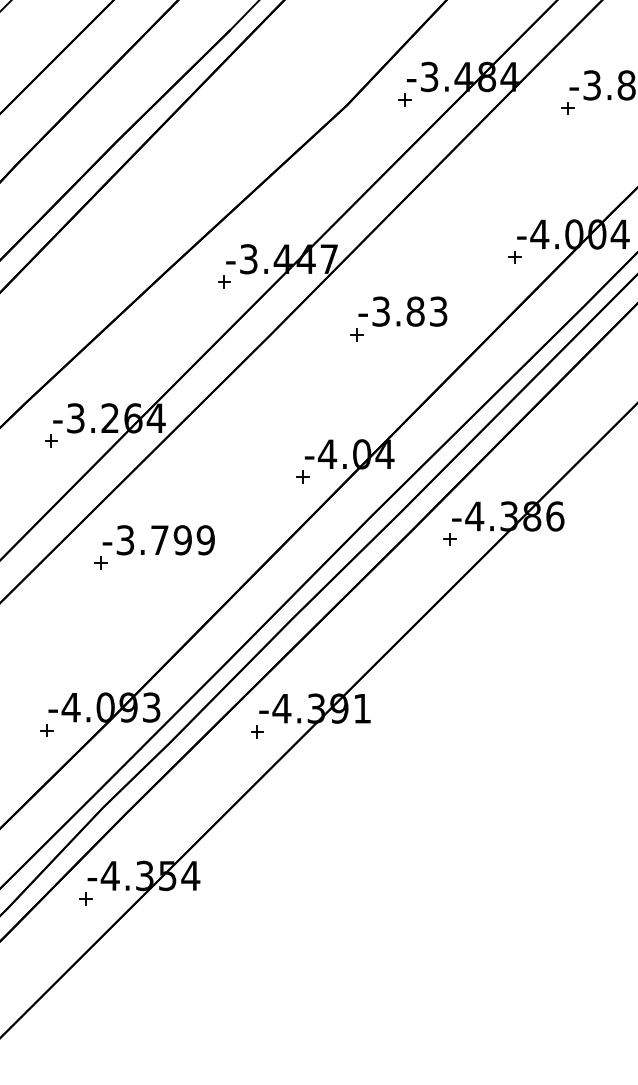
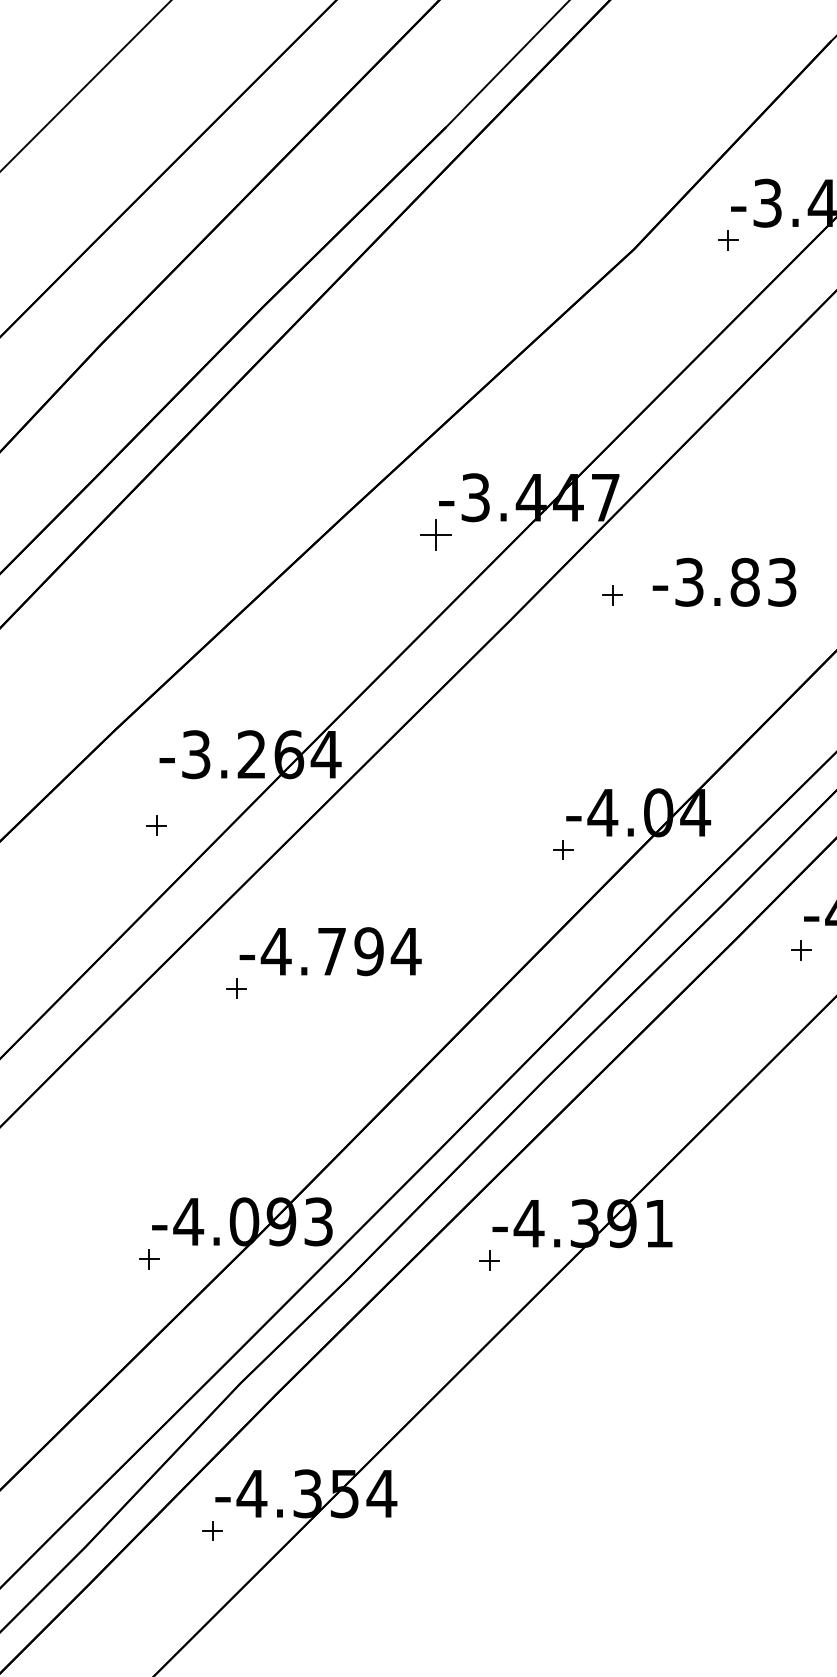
part: (224, 281) -> (436, 533), size x1.6
part: (356, 334) -> (612, 595), moved
part: (51, 440) -> (156, 824), moved
text: (165, 540) -> (341, 951), -3.799 -> -4.794

